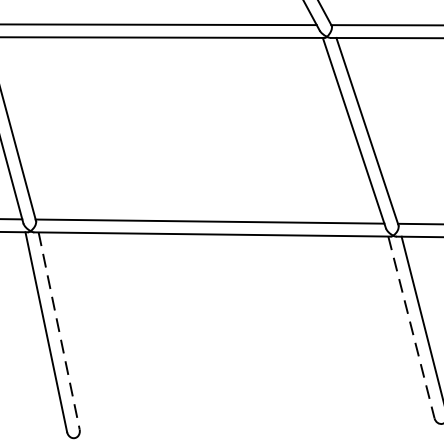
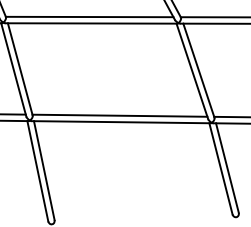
line: (412, 328) -> (221, 169), dashed -> solid
line: (59, 332) -> (44, 171), dashed -> solid

